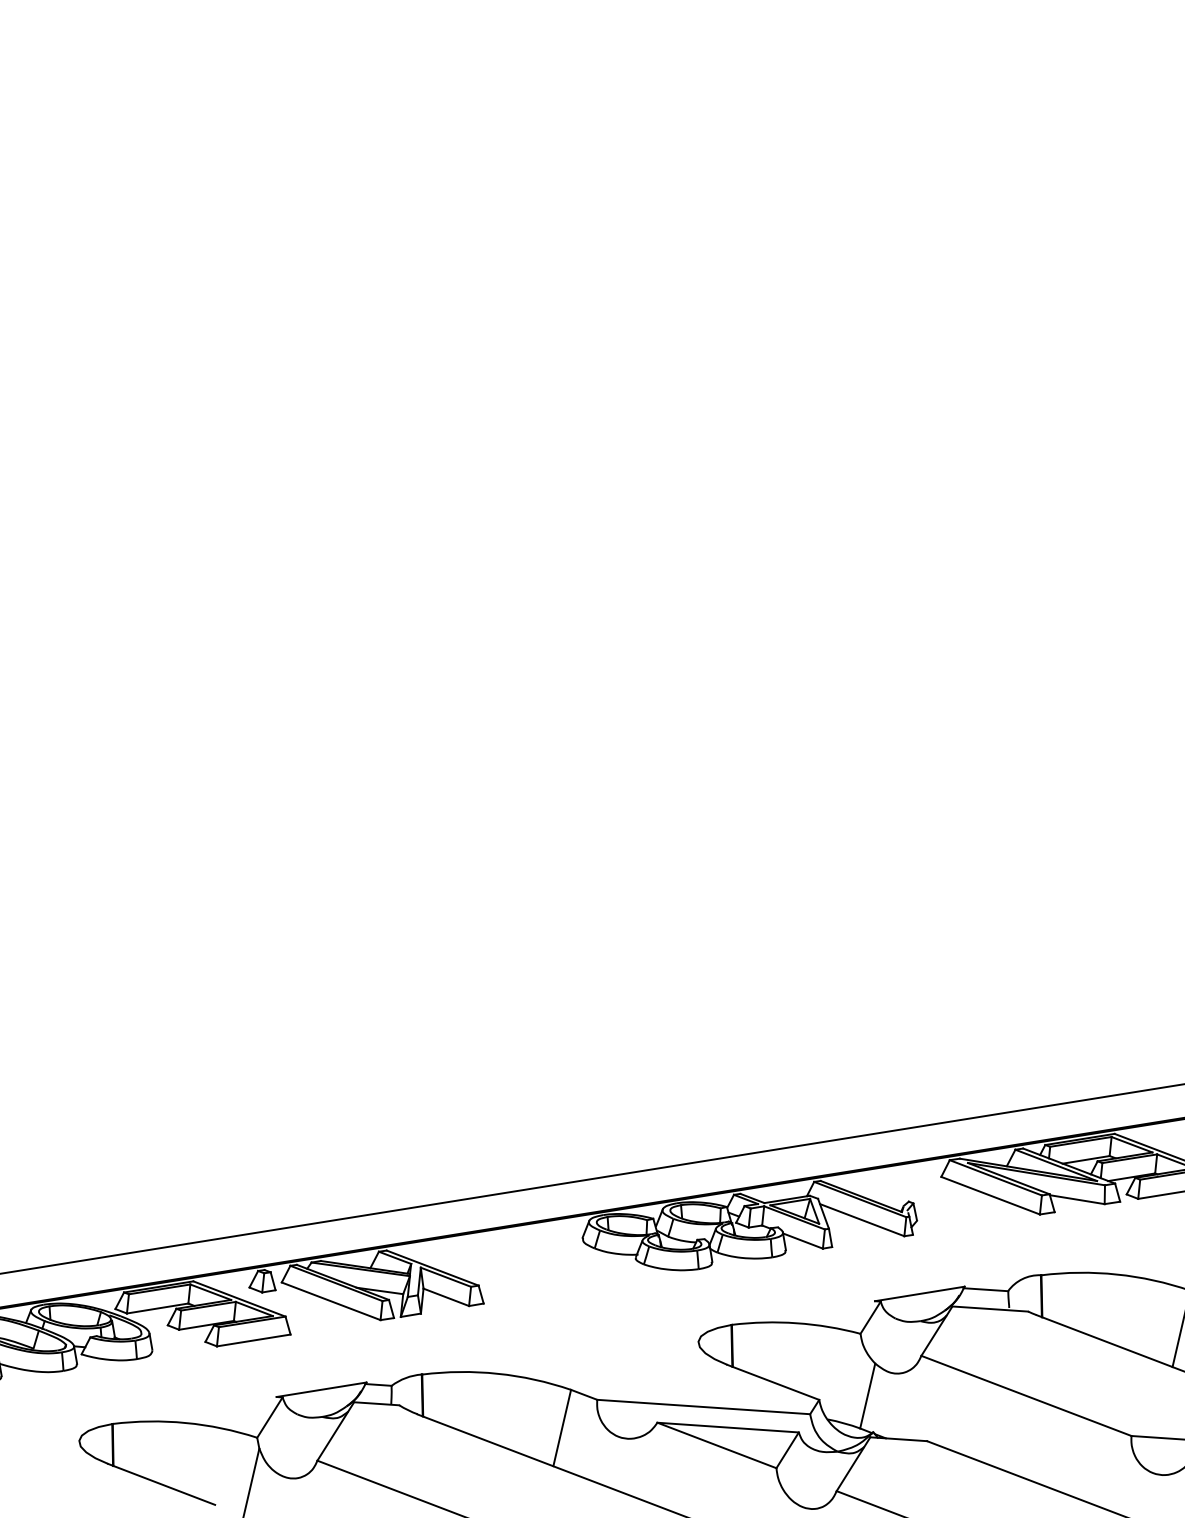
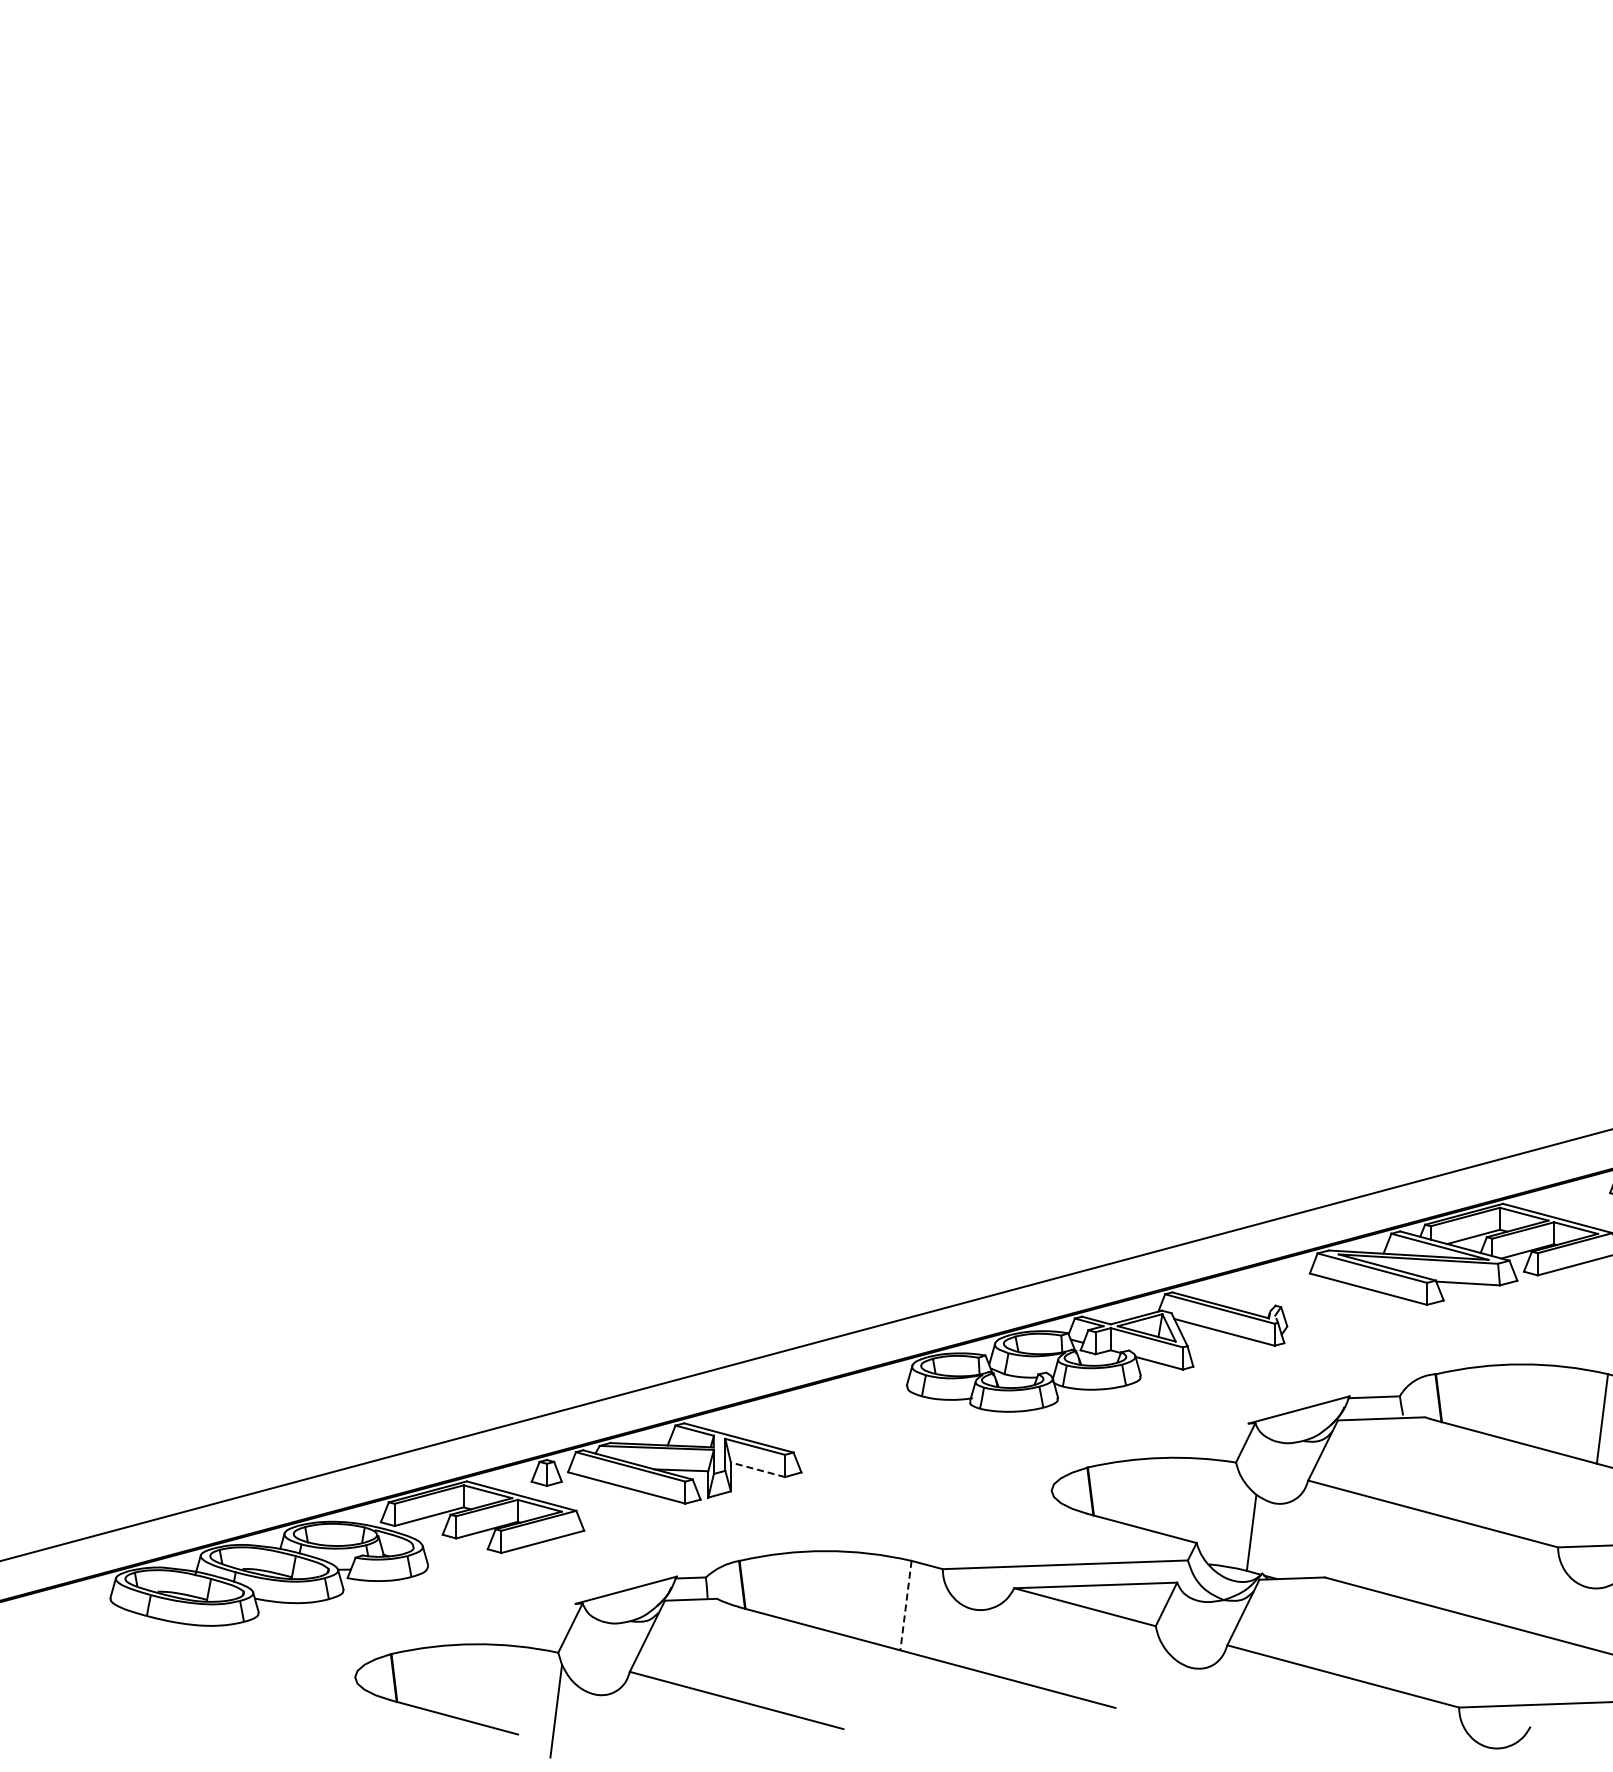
line: (445, 1297) -> (757, 1469), solid -> dashed
line: (561, 1428) -> (905, 1606), solid -> dashed

